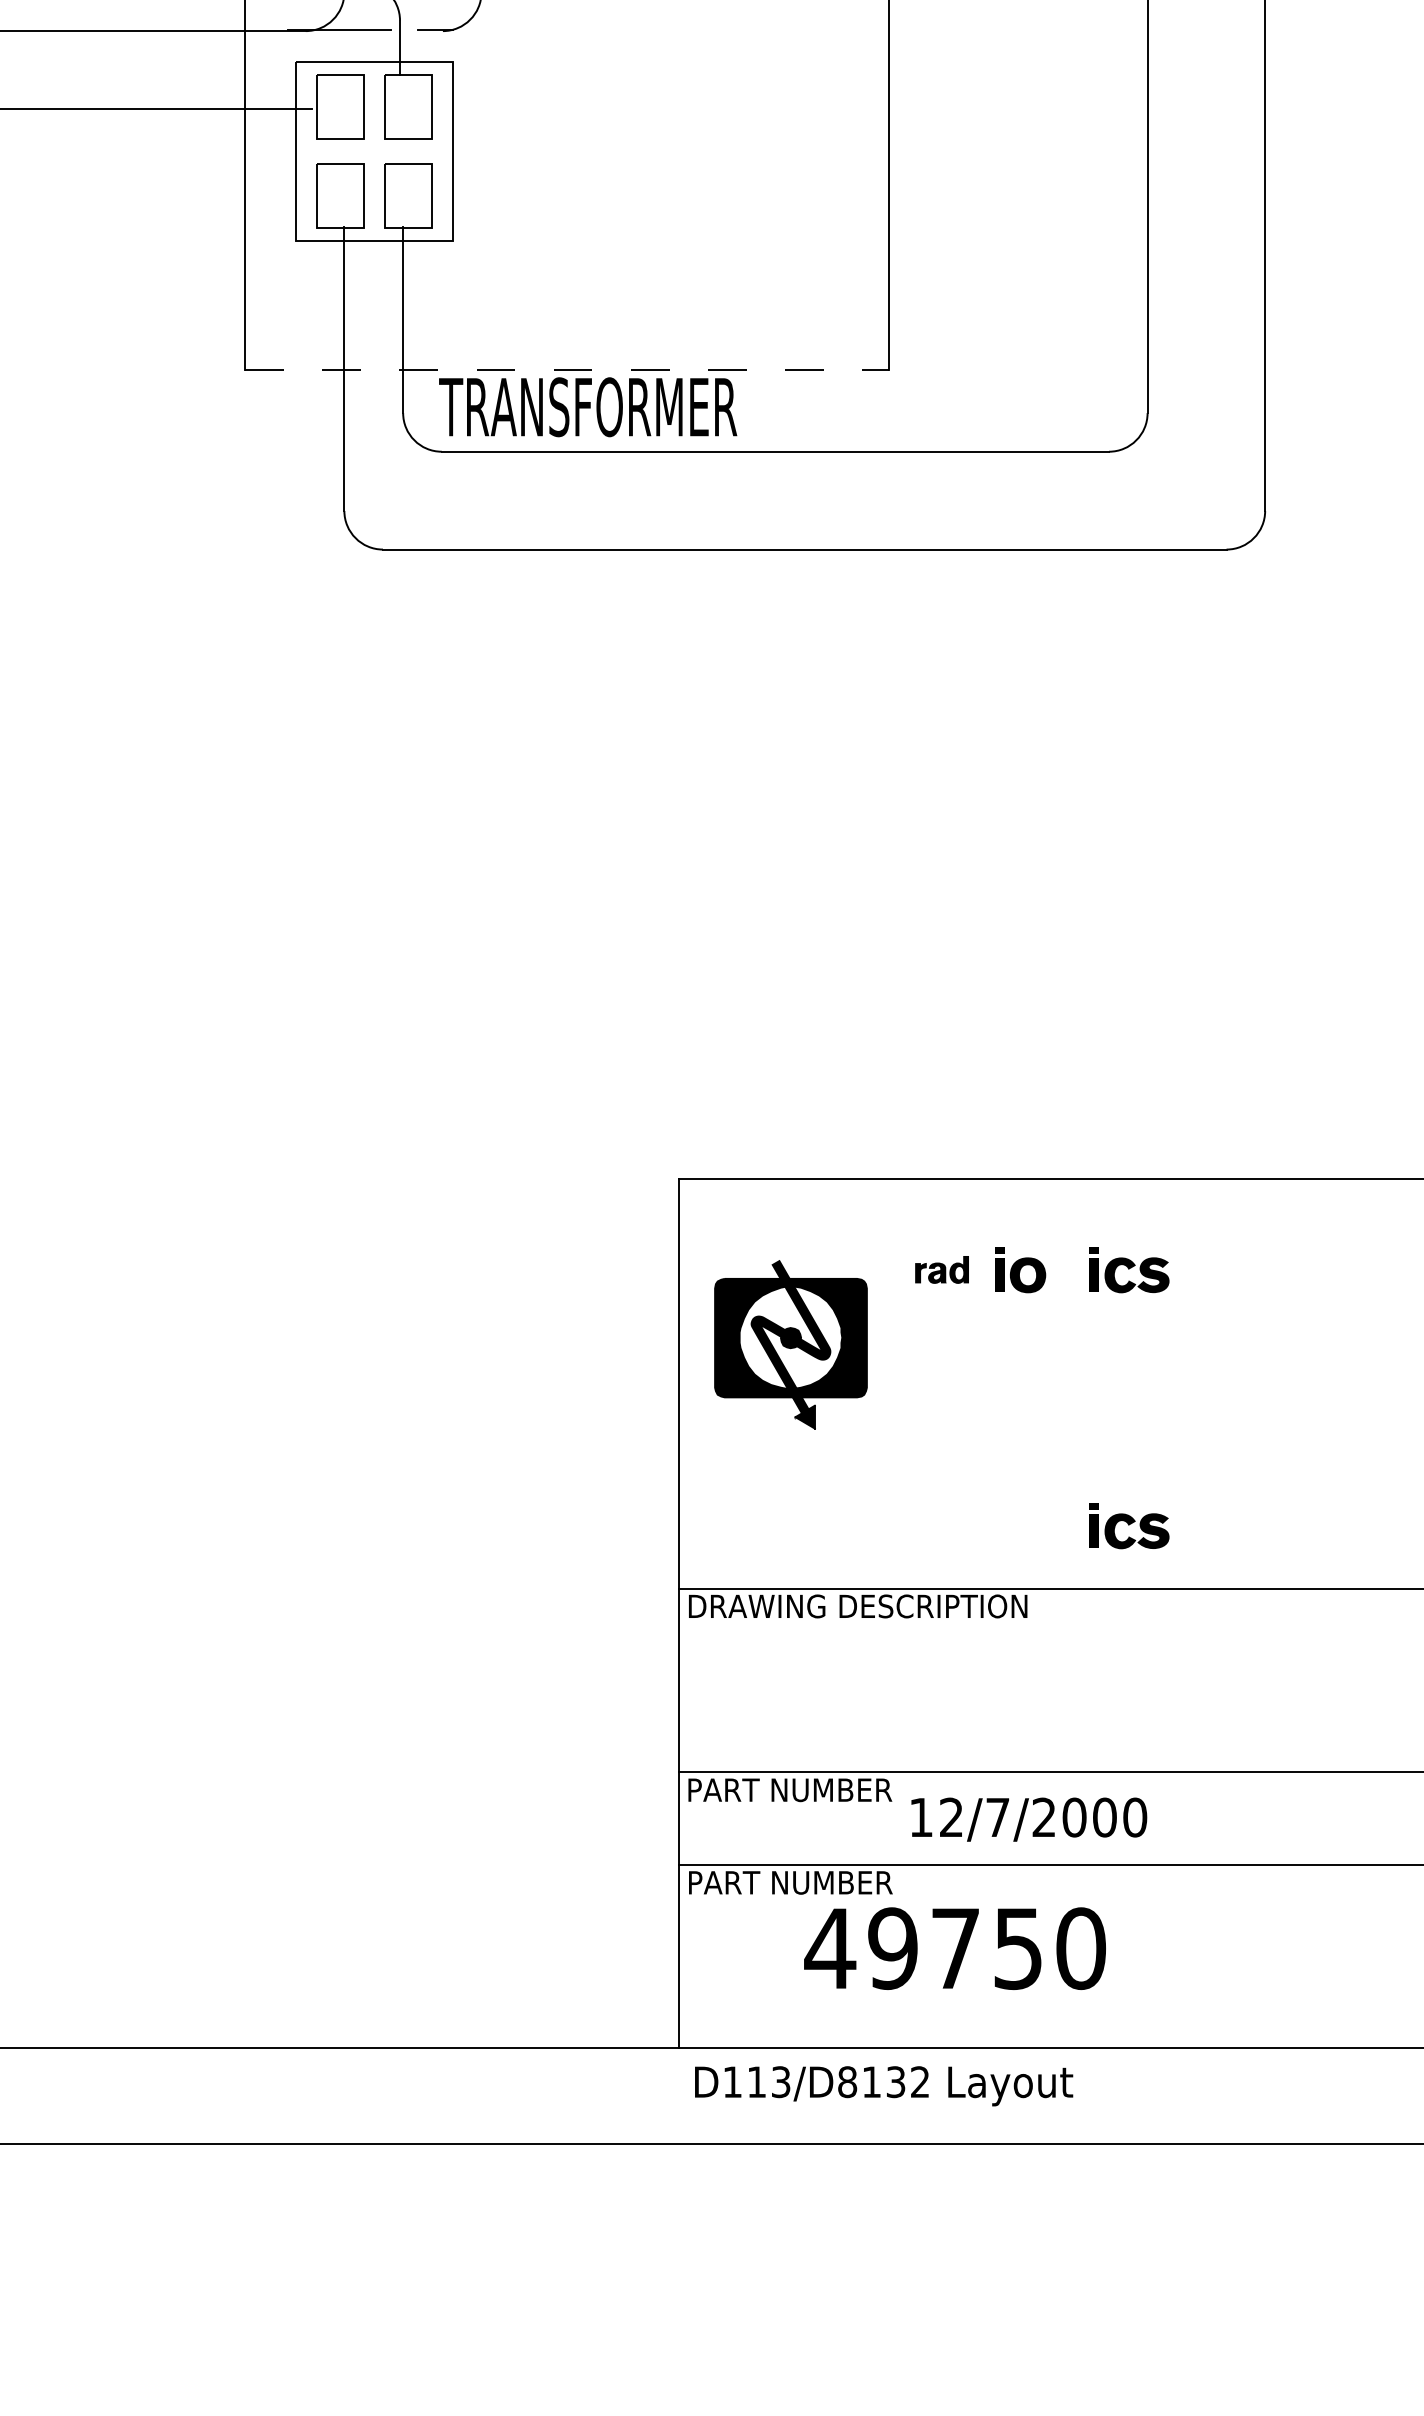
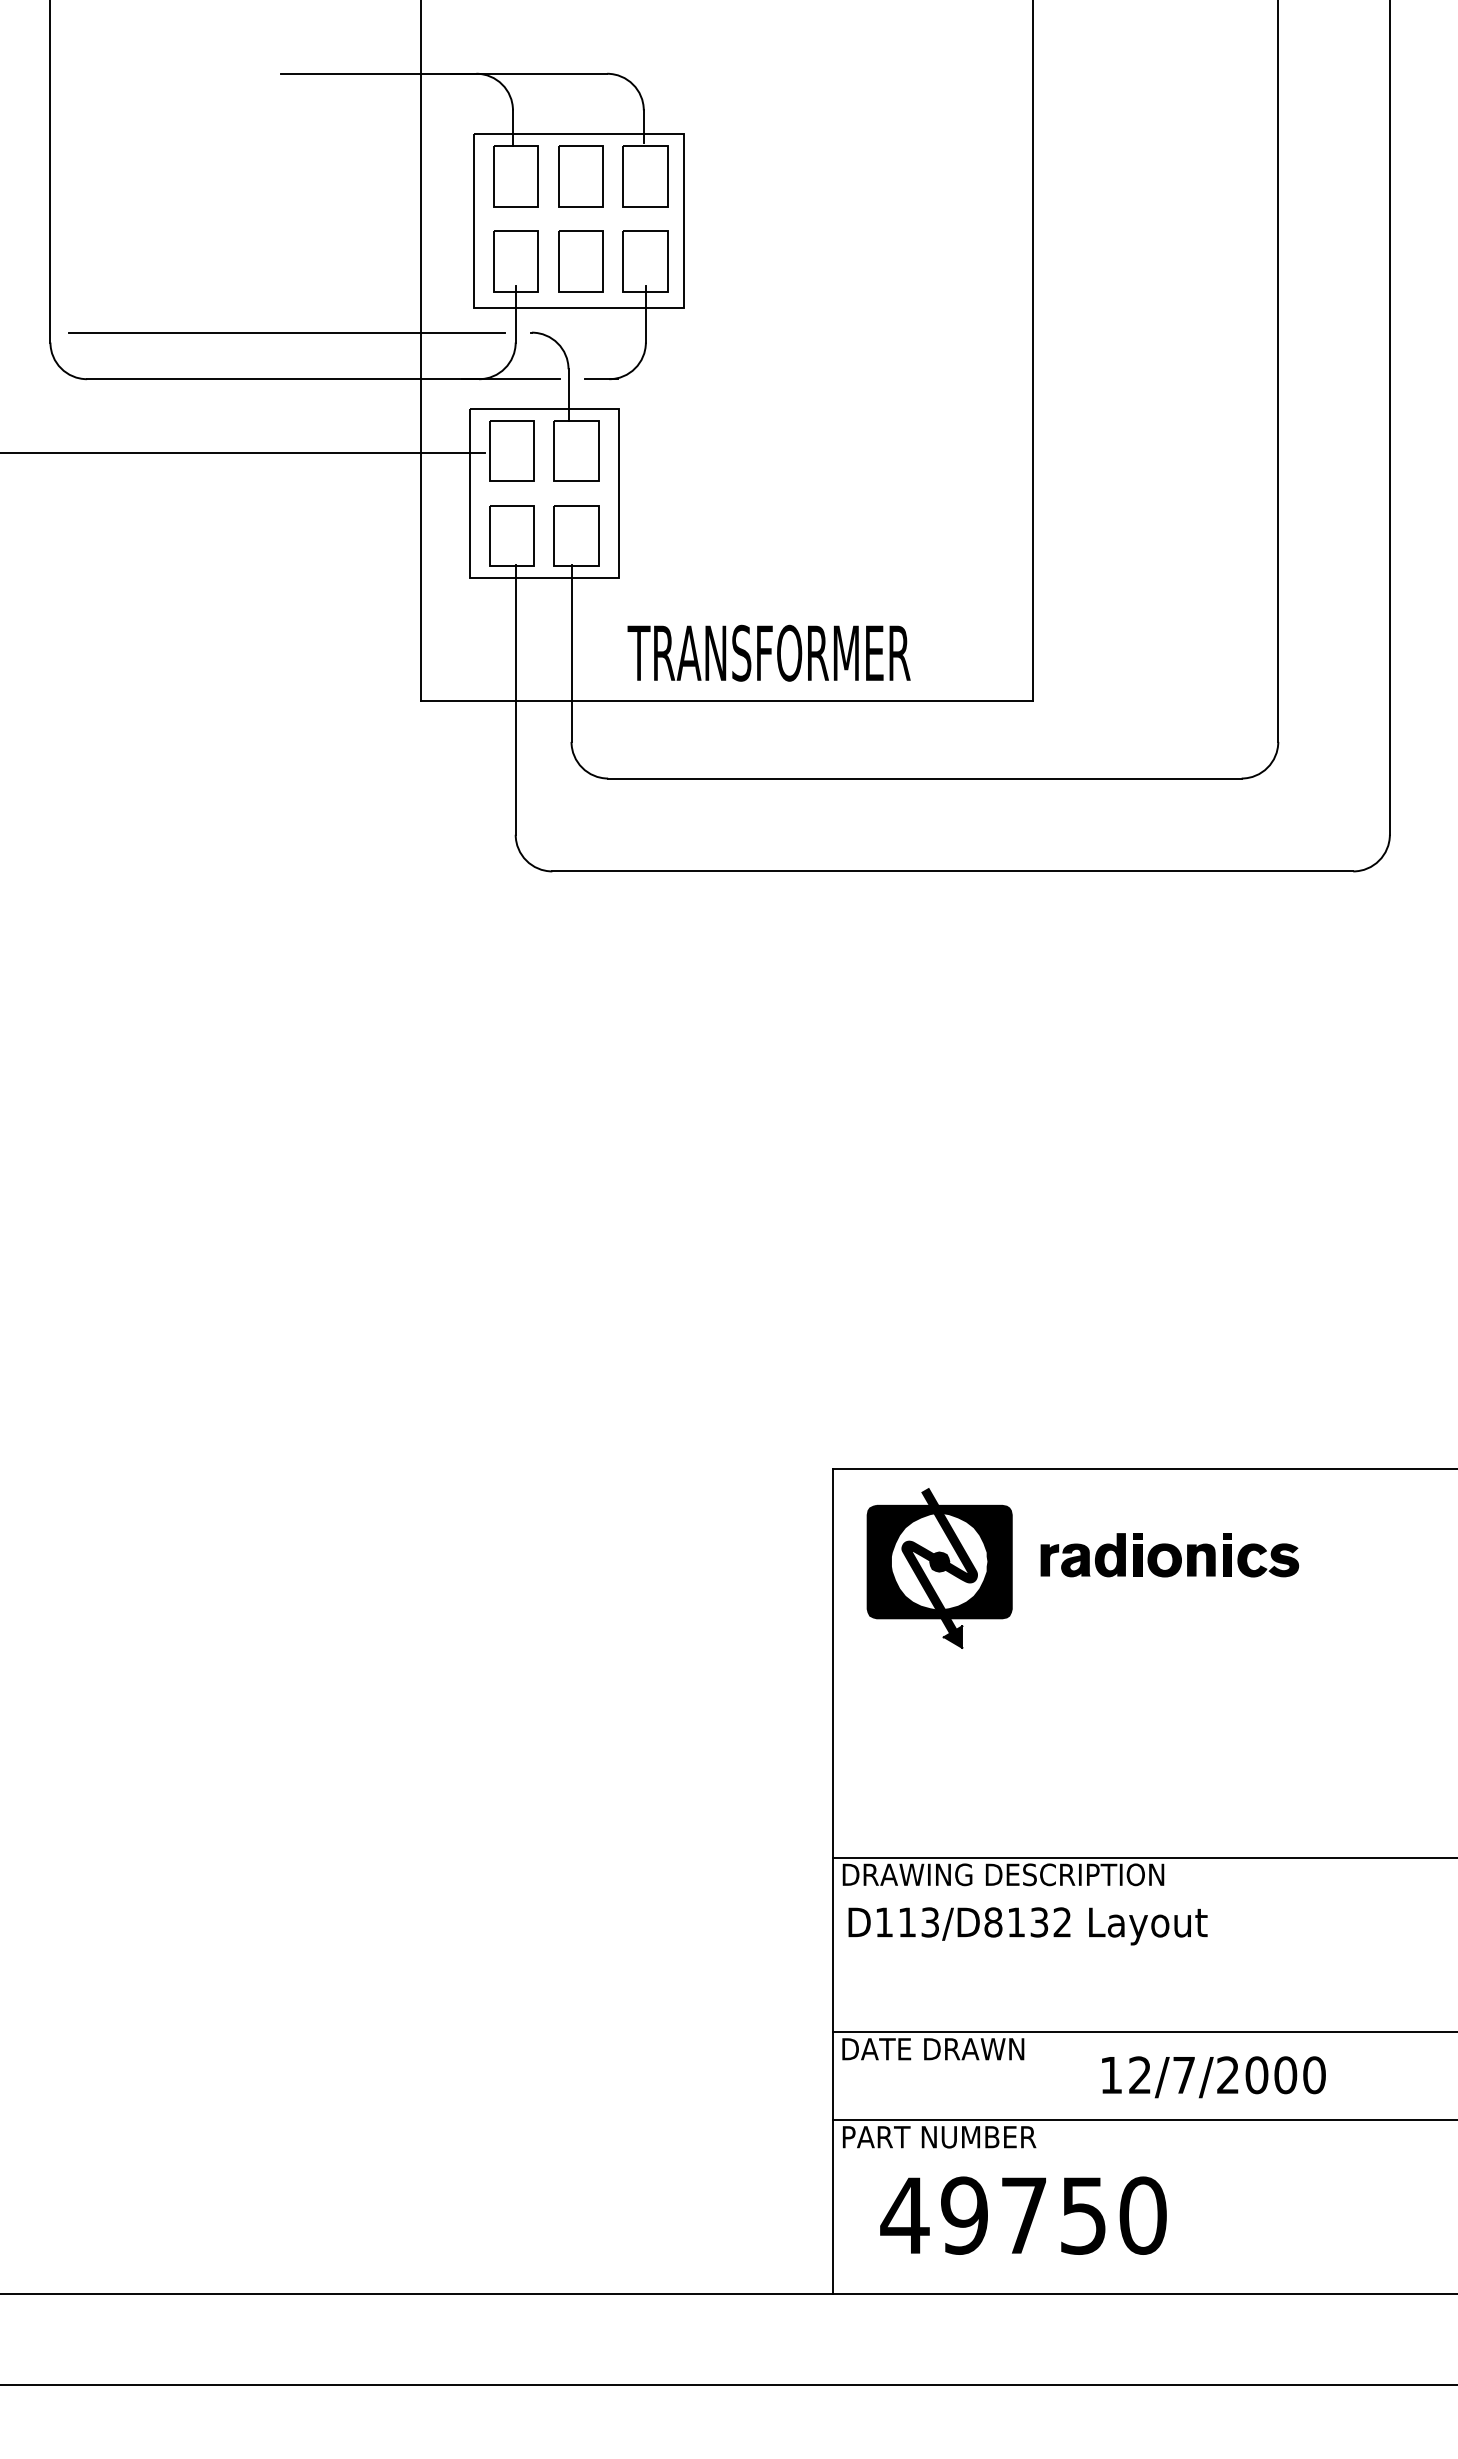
line: (567, 370) -> (727, 701), dashed -> solid
text: (587, 406) -> (768, 652), moved
part: (941, 1270) -> (1082, 1555), size x1.67
fill: (1066, 1274) -> (1201, 1559), added
part: (790, 1344) -> (939, 1568), moved
part: (1129, 1526) -> (1261, 1798), removed
text: (791, 1790) -> (940, 2049), PART NUMBER -> DATE DRAWN
text: (1028, 1819) -> (1213, 2077), moved
text: (955, 1948) -> (1023, 2215), moved
text: (883, 2086) -> (1027, 1926), moved

